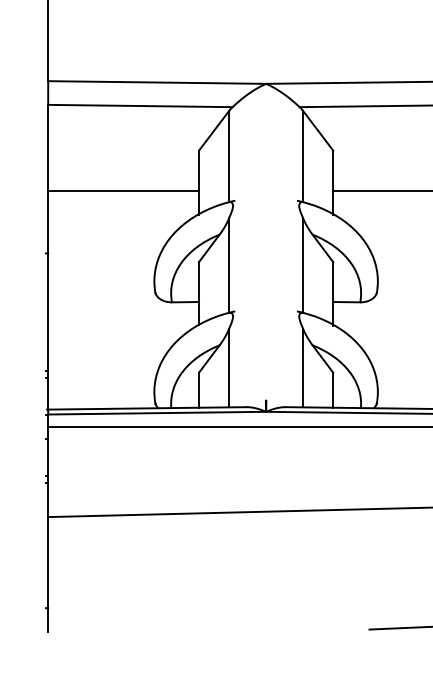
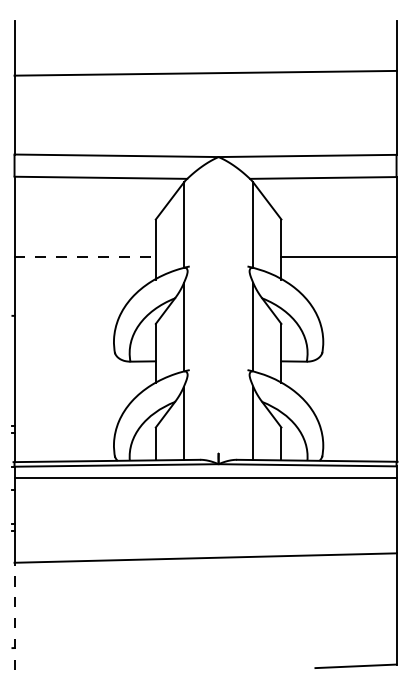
line: (123, 190) -> (85, 256), solid -> dashed
line: (48, 574) -> (14, 616), solid -> dashed

